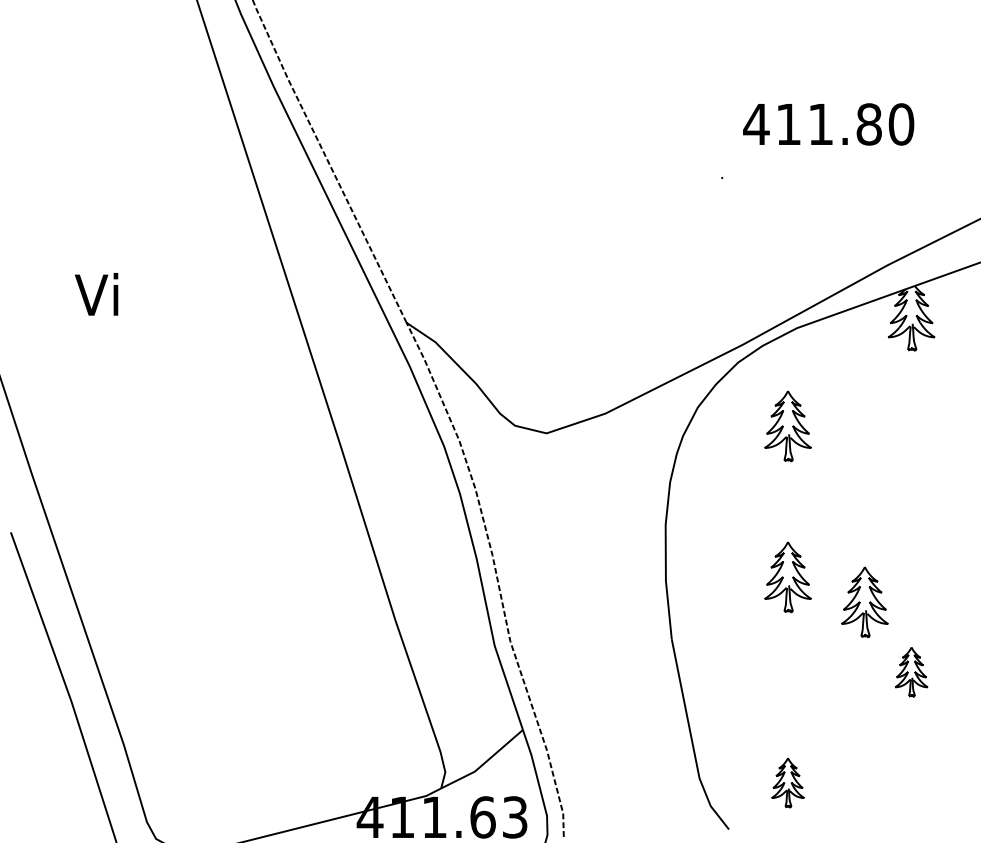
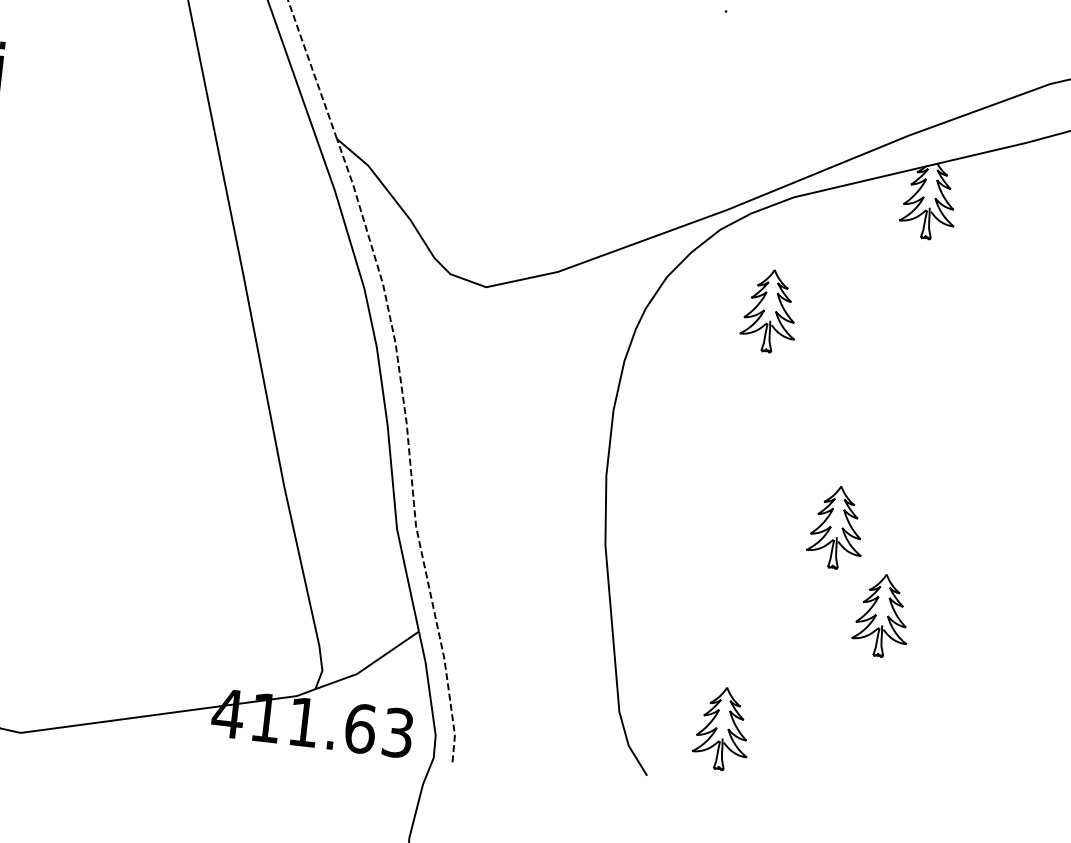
part: (787, 577) -> (749, 488), removed
part: (911, 671) -> (881, 614), size x1.43
part: (787, 782) -> (721, 728), size x1.43

